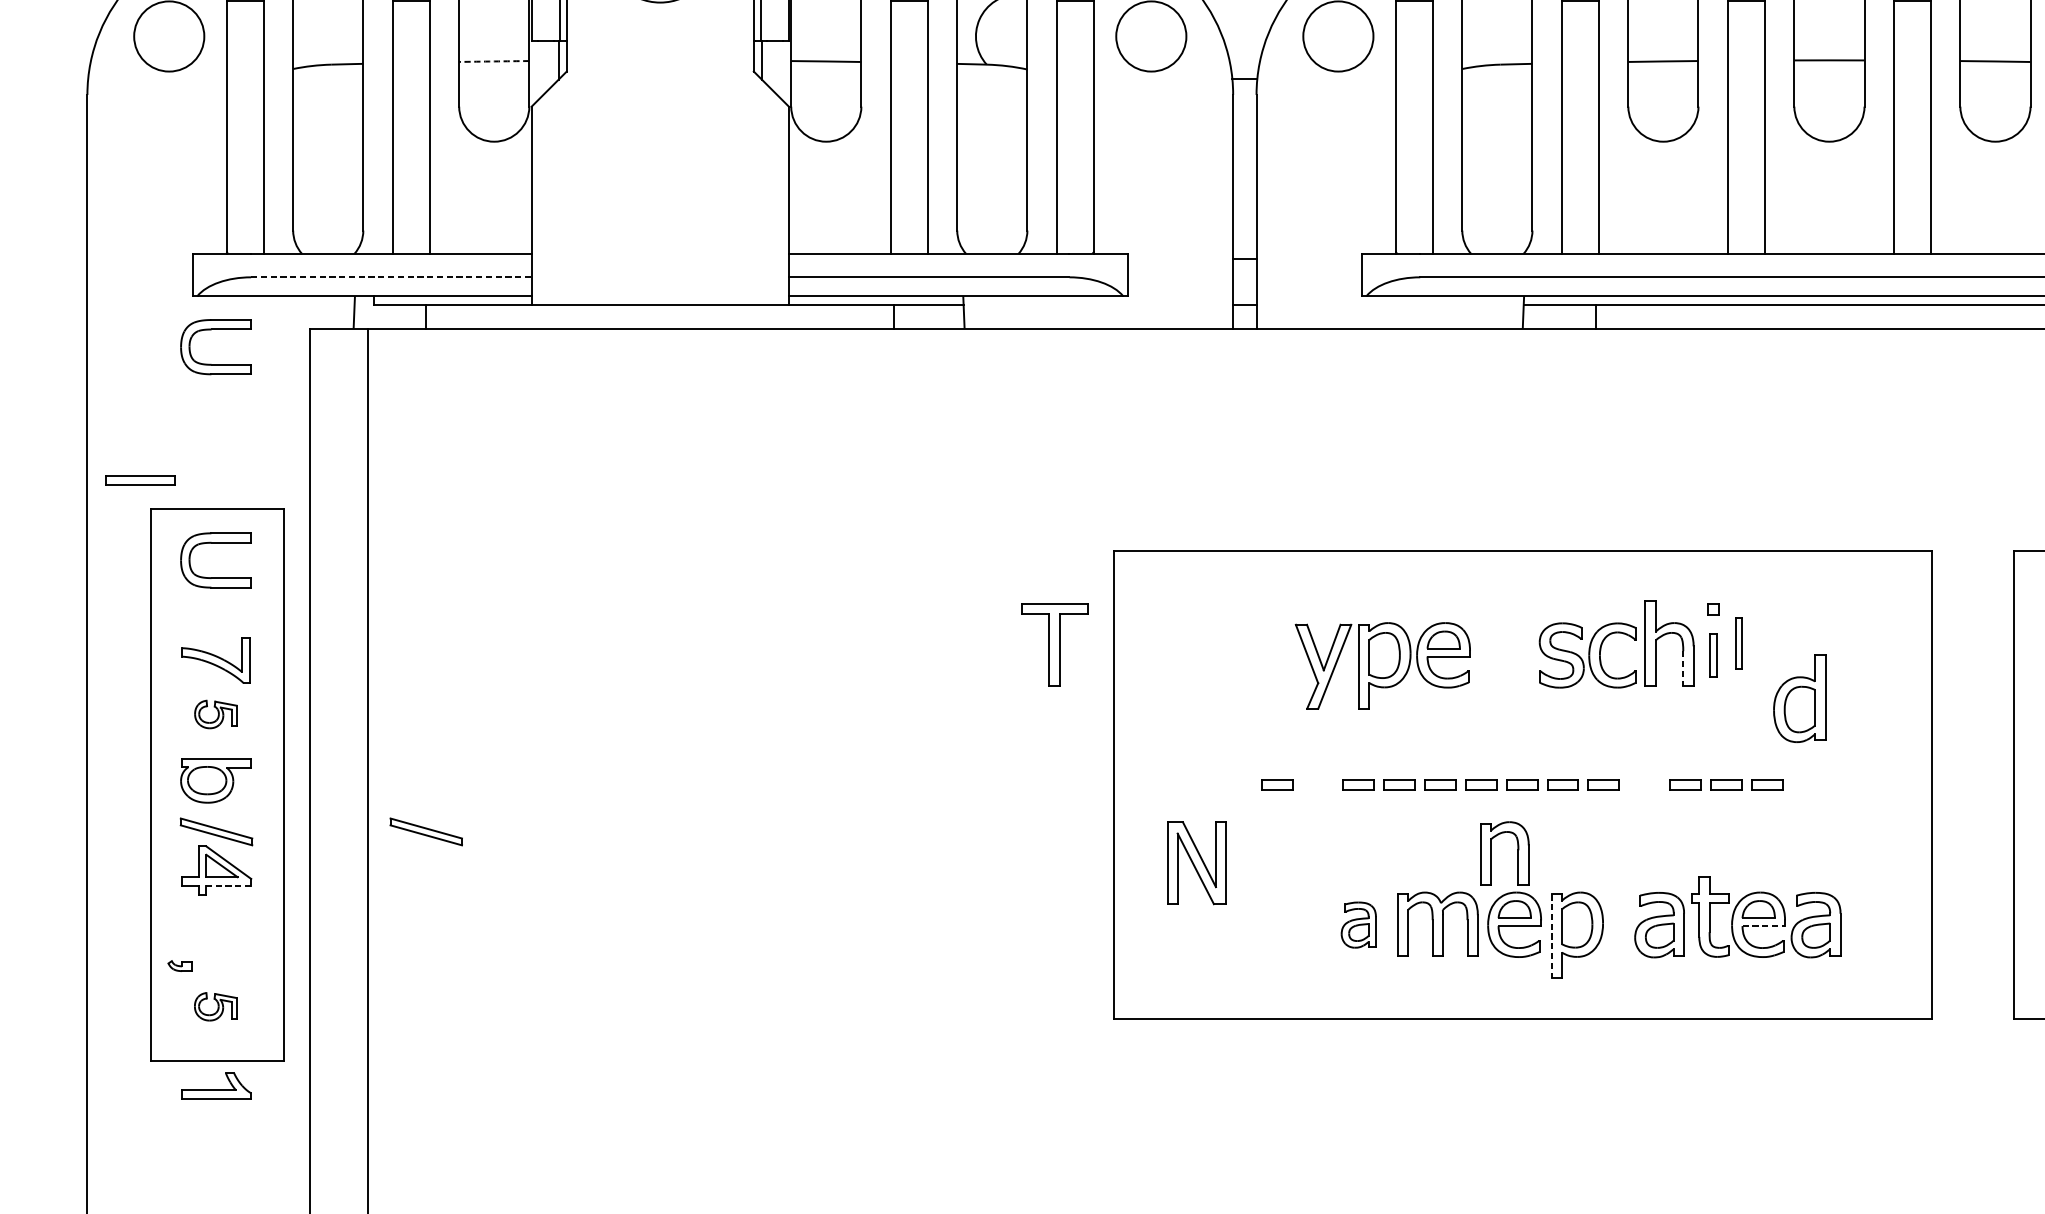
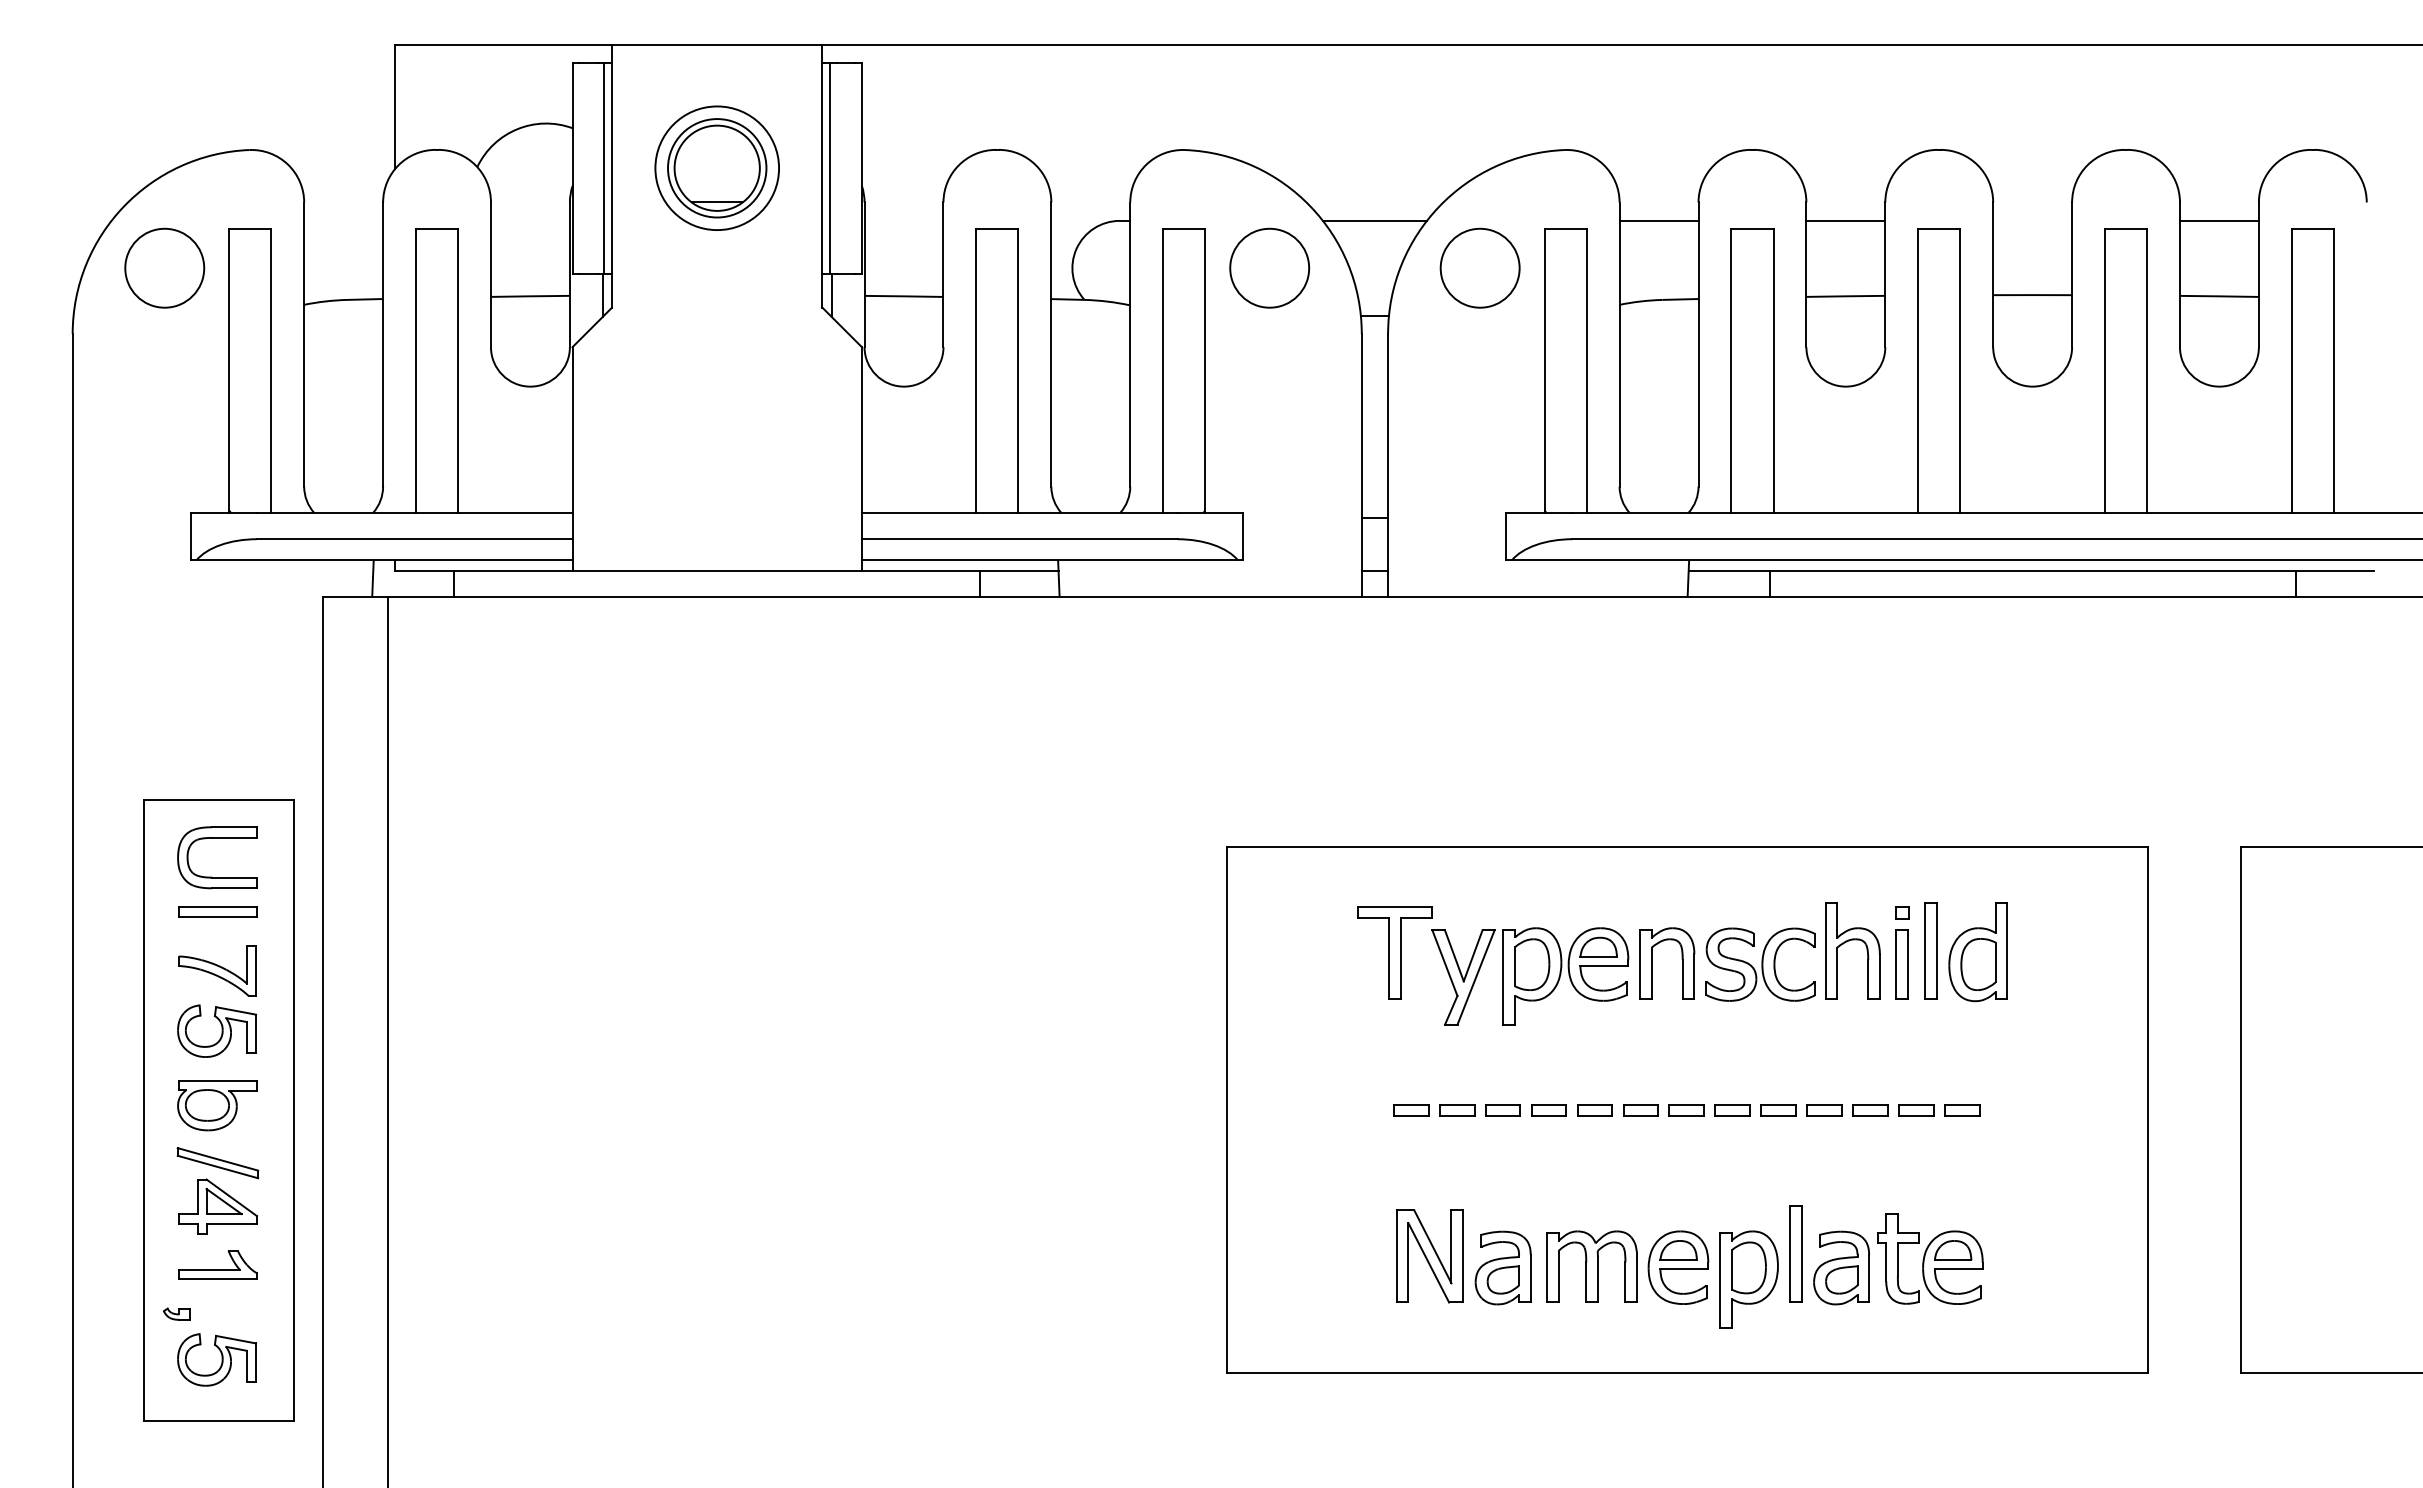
arc: (494, 61) -> (530, 296), dashed -> solid
line: (391, 277) -> (414, 539), dashed -> solid
part: (216, 330) -> (217, 598), removed
part: (139, 480) -> (217, 911), moved
part: (1738, 642) -> (1930, 950), size x1.67
part: (1054, 644) -> (1394, 952), moved
part: (1712, 655) -> (1901, 964), size x1.43
line: (1683, 668) -> (1868, 979), dashed -> solid
part: (1799, 698) -> (1977, 952), moved
part: (216, 713) -> (217, 1030), size x1.67
part: (1318, 785) -> (1457, 1110), added
part: (1644, 785) -> (1824, 1110), added
part: (425, 832) -> (453, 1163), removed
part: (1517, 849) -> (1681, 959), moved
part: (1196, 863) -> (1429, 1256), moved
line: (228, 885) -> (231, 1223), dashed -> solid
part: (1618, 912) -> (1795, 1253), added
part: (1358, 924) -> (1502, 1267), size x1.43
part: (1815, 924) -> (2017, 1267), removed
line: (1763, 926) -> (1958, 1269), dashed -> solid
line: (1551, 937) -> (1720, 1281), dashed -> solid
part: (215, 1006) -> (216, 1359), size x1.67
part: (216, 1085) -> (217, 1264), moved

